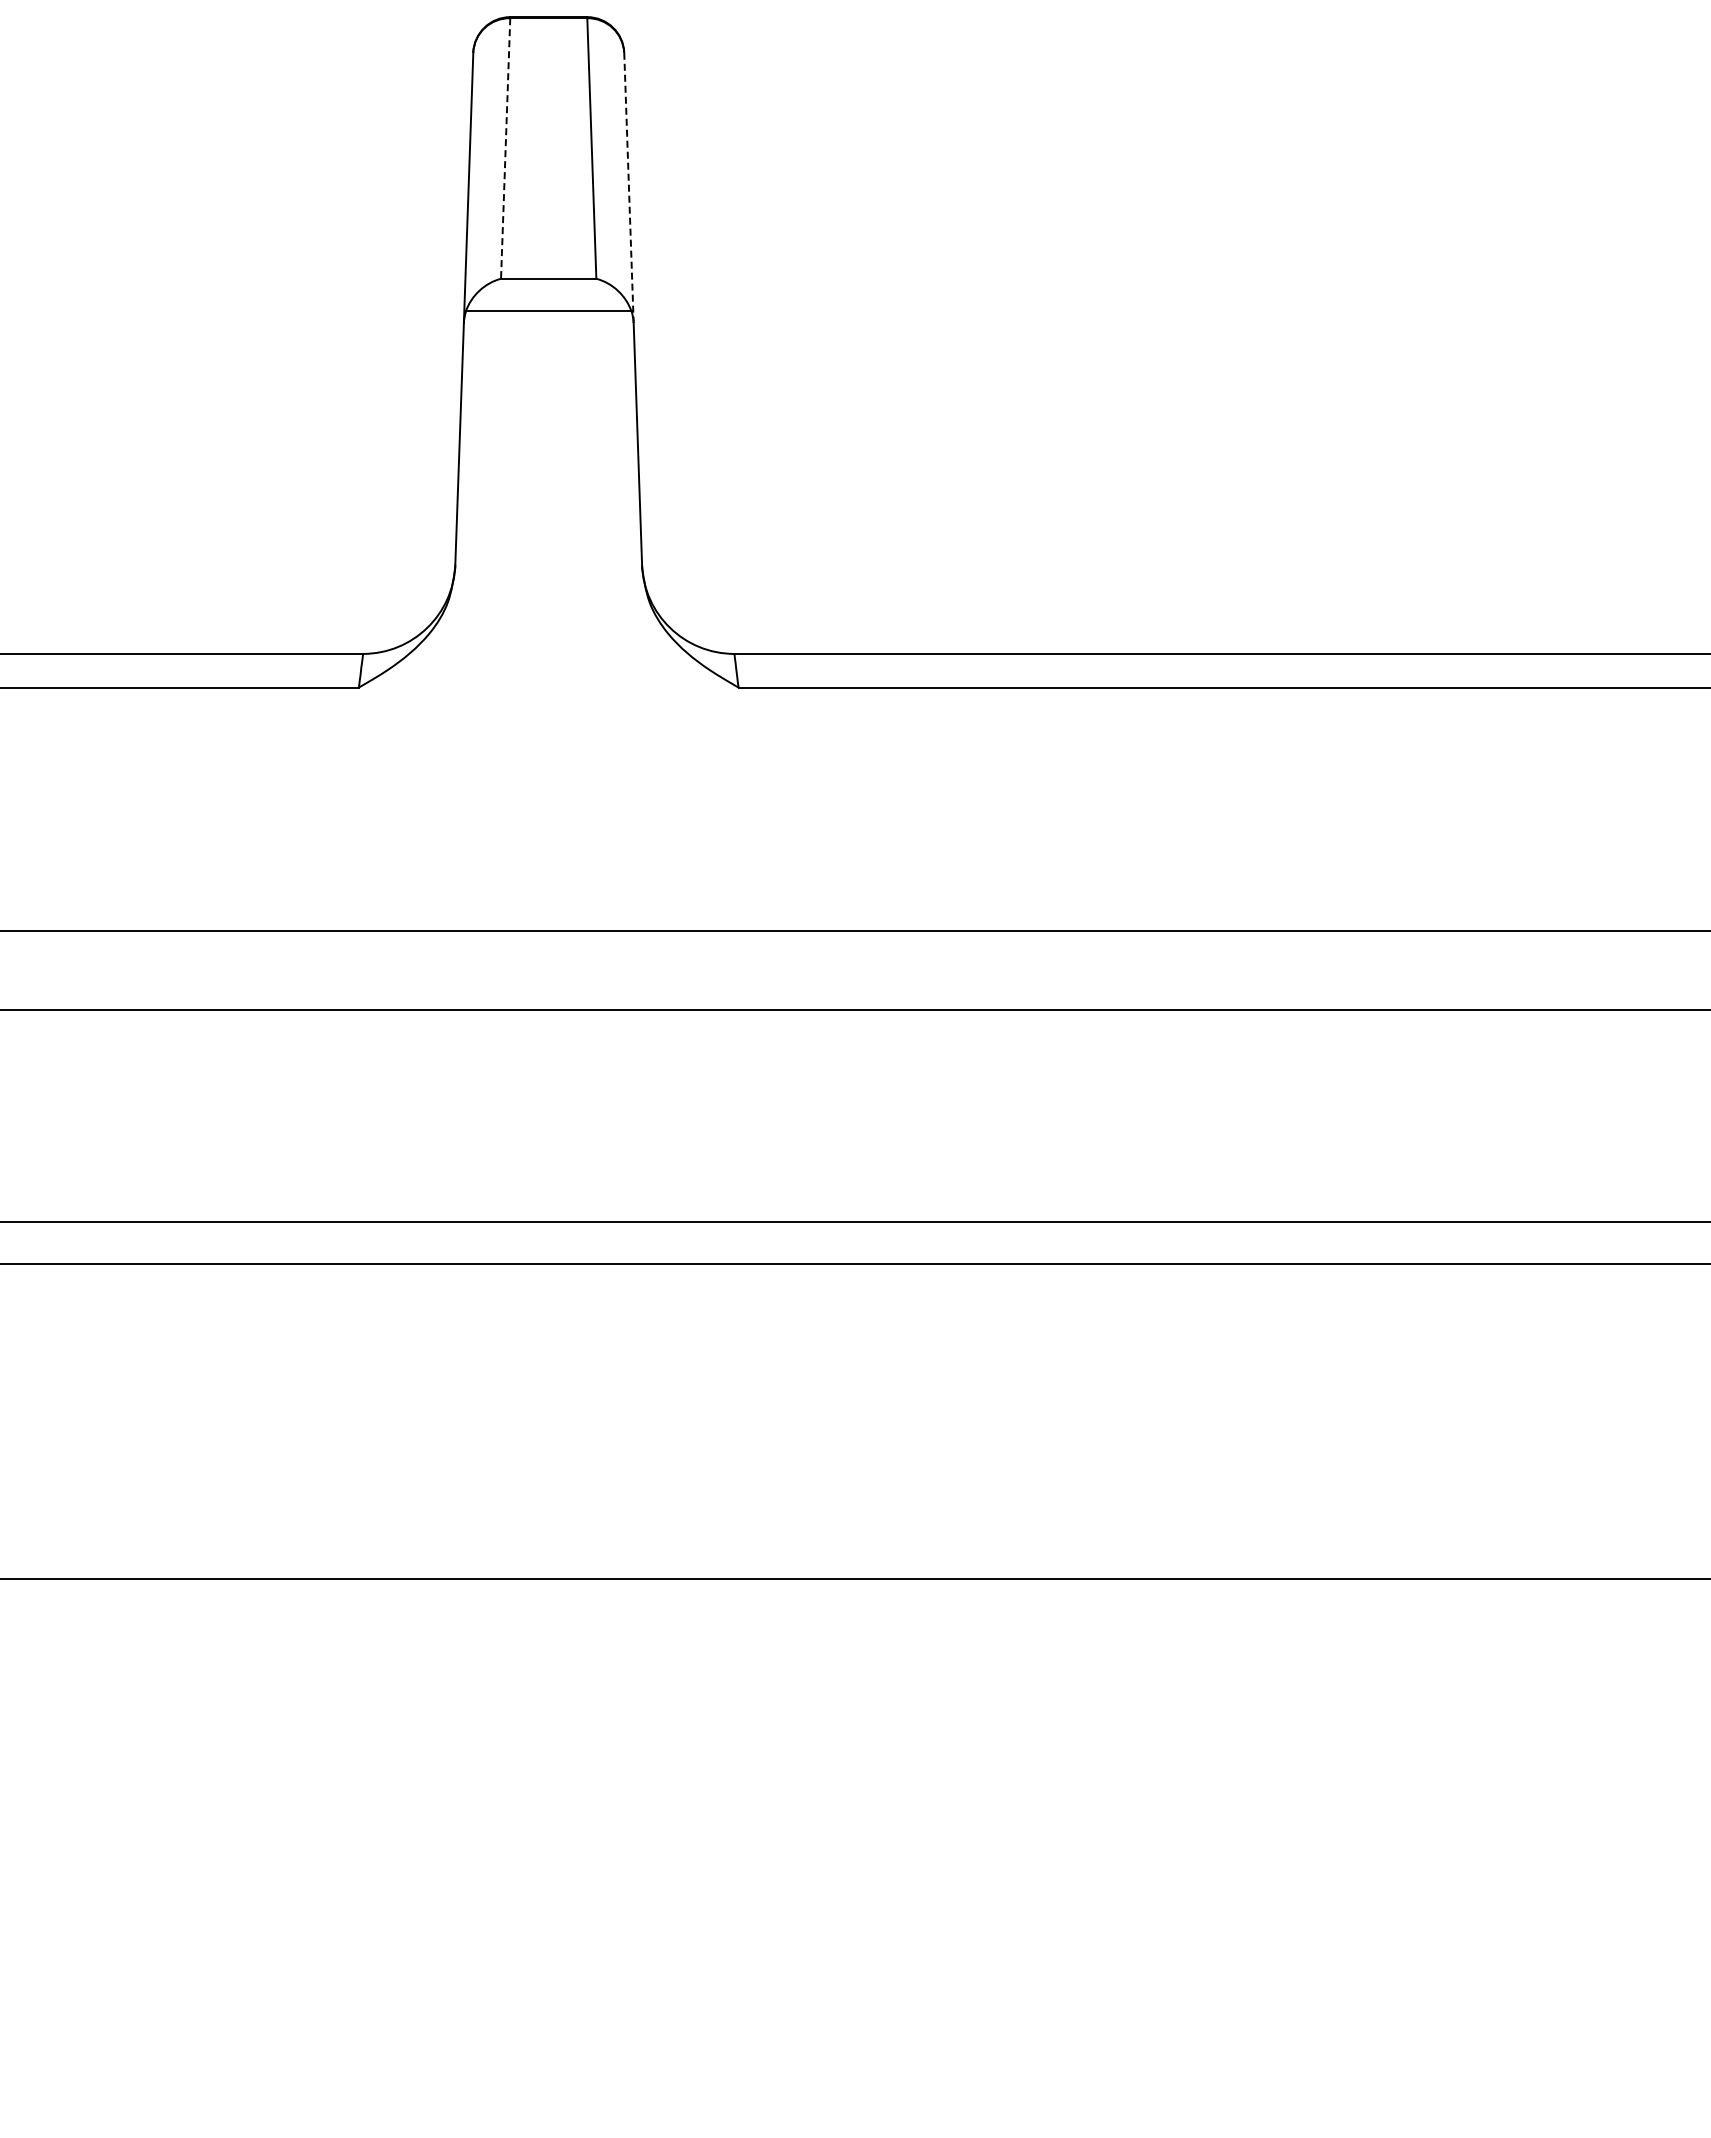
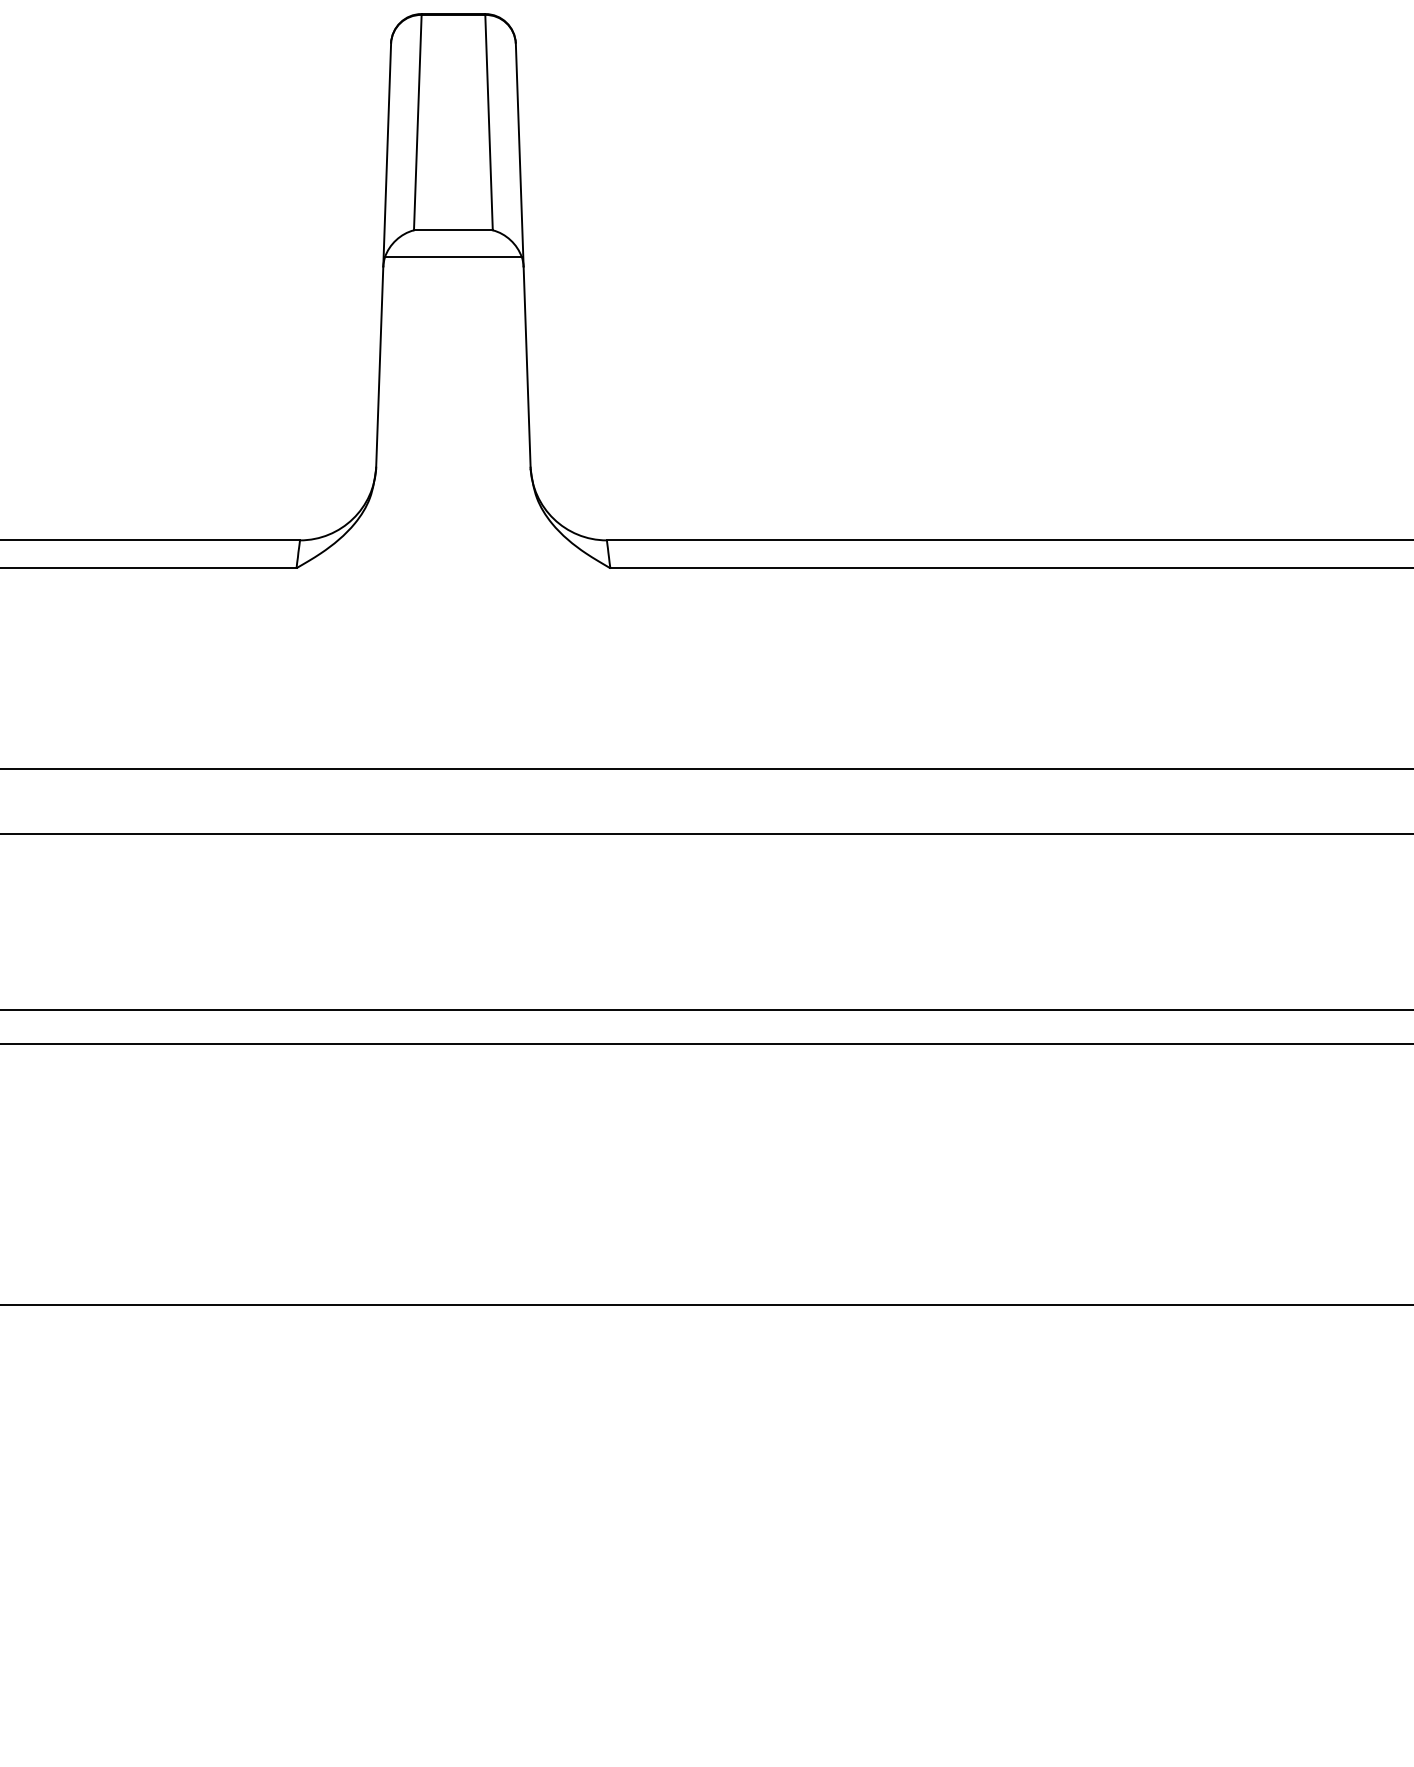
line: (505, 148) -> (417, 122), dashed -> solid
line: (628, 188) -> (519, 155), dashed -> solid

